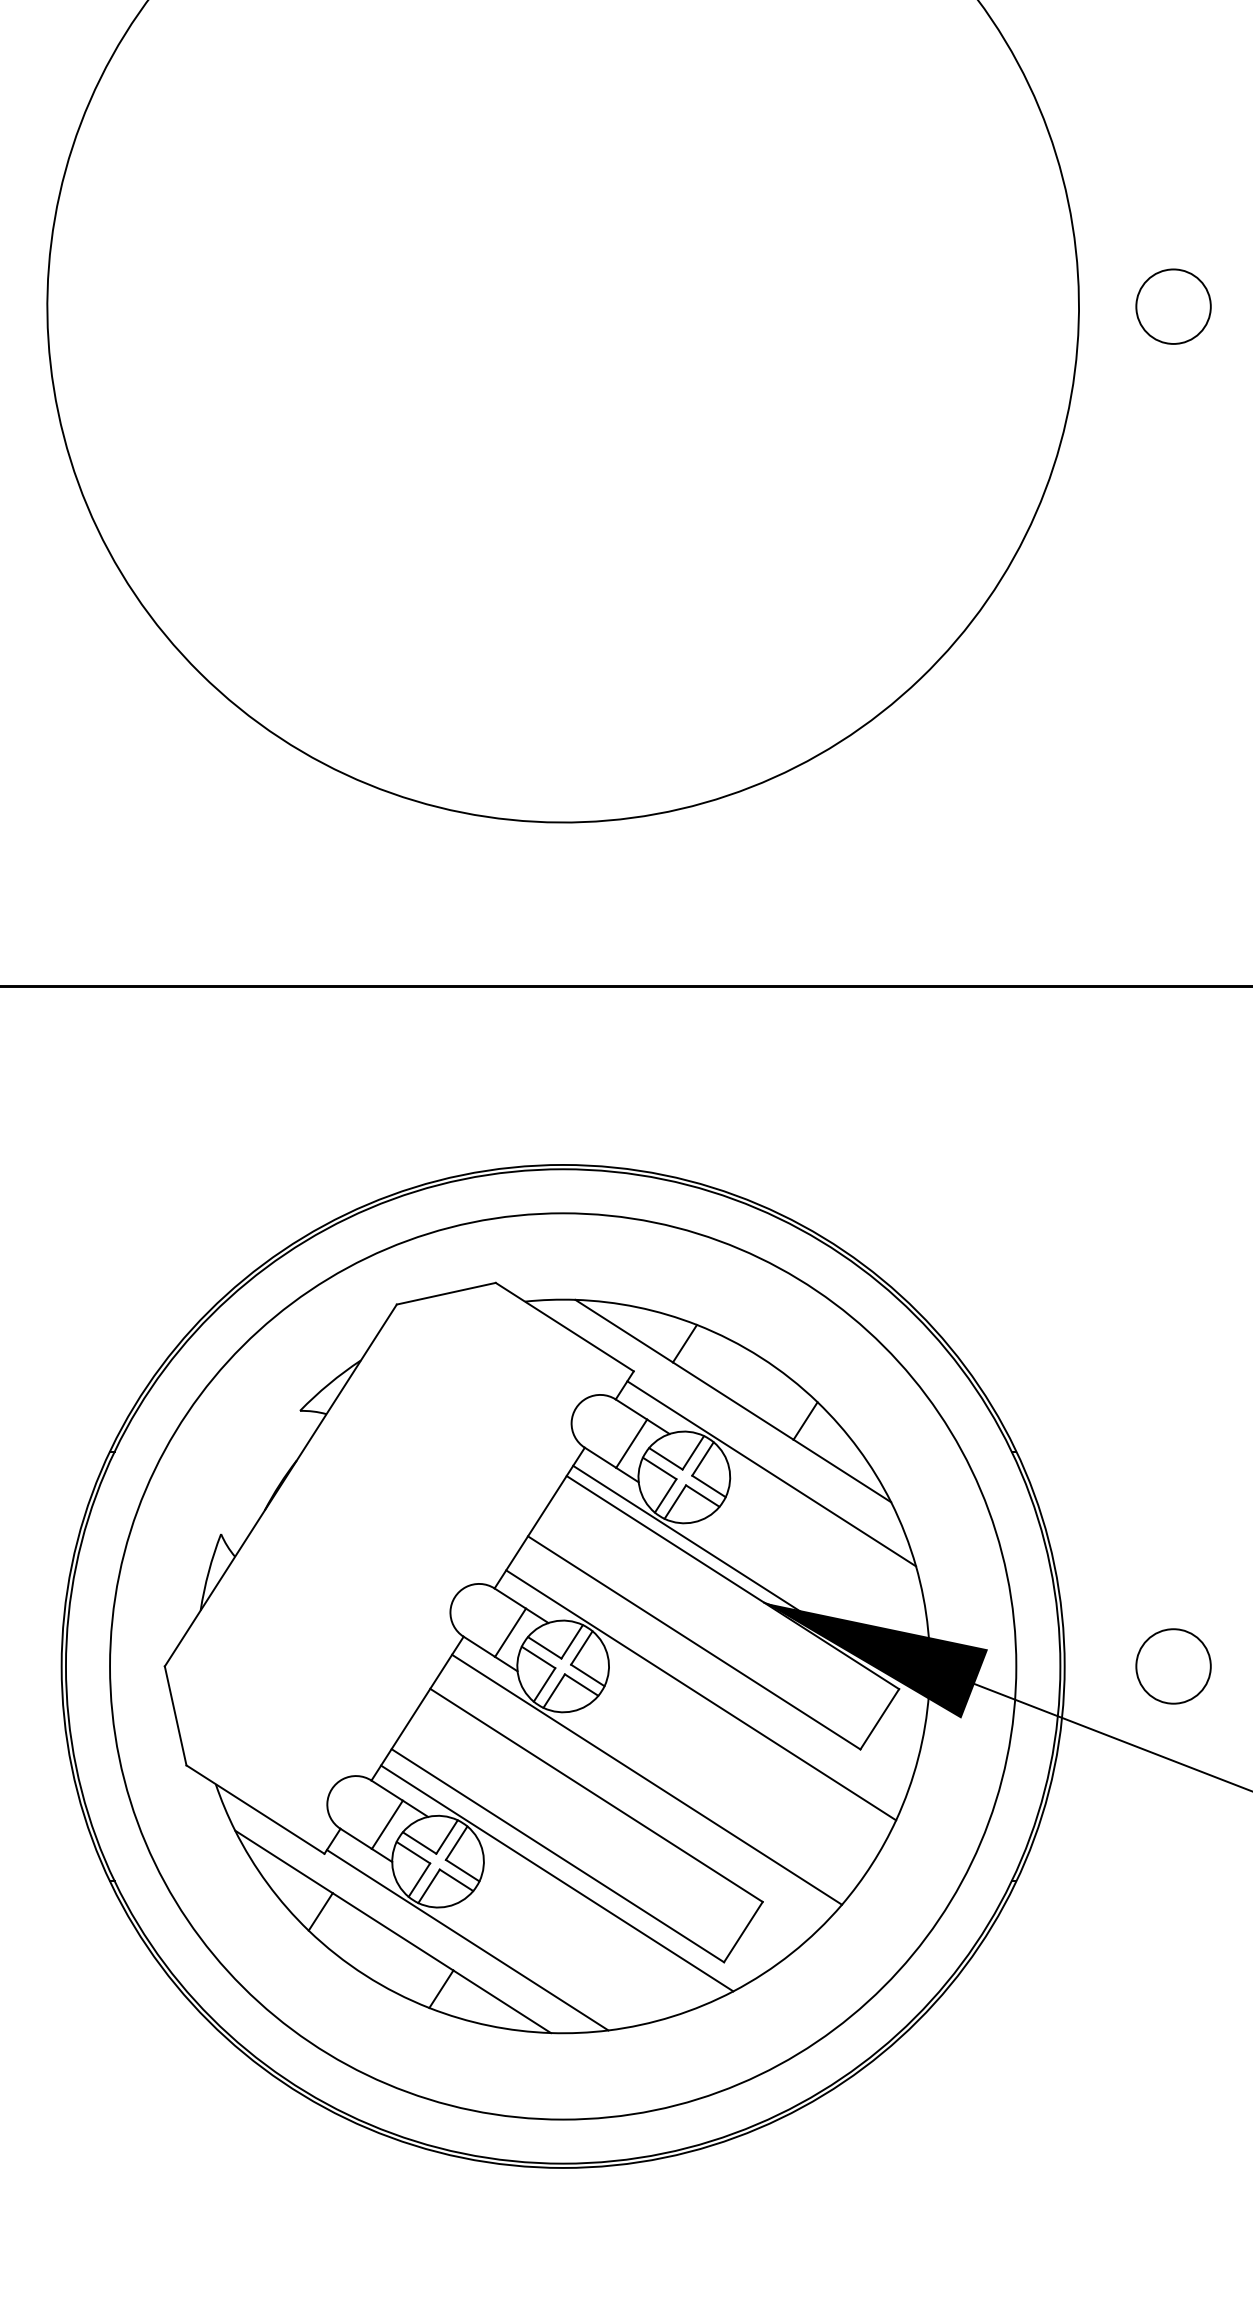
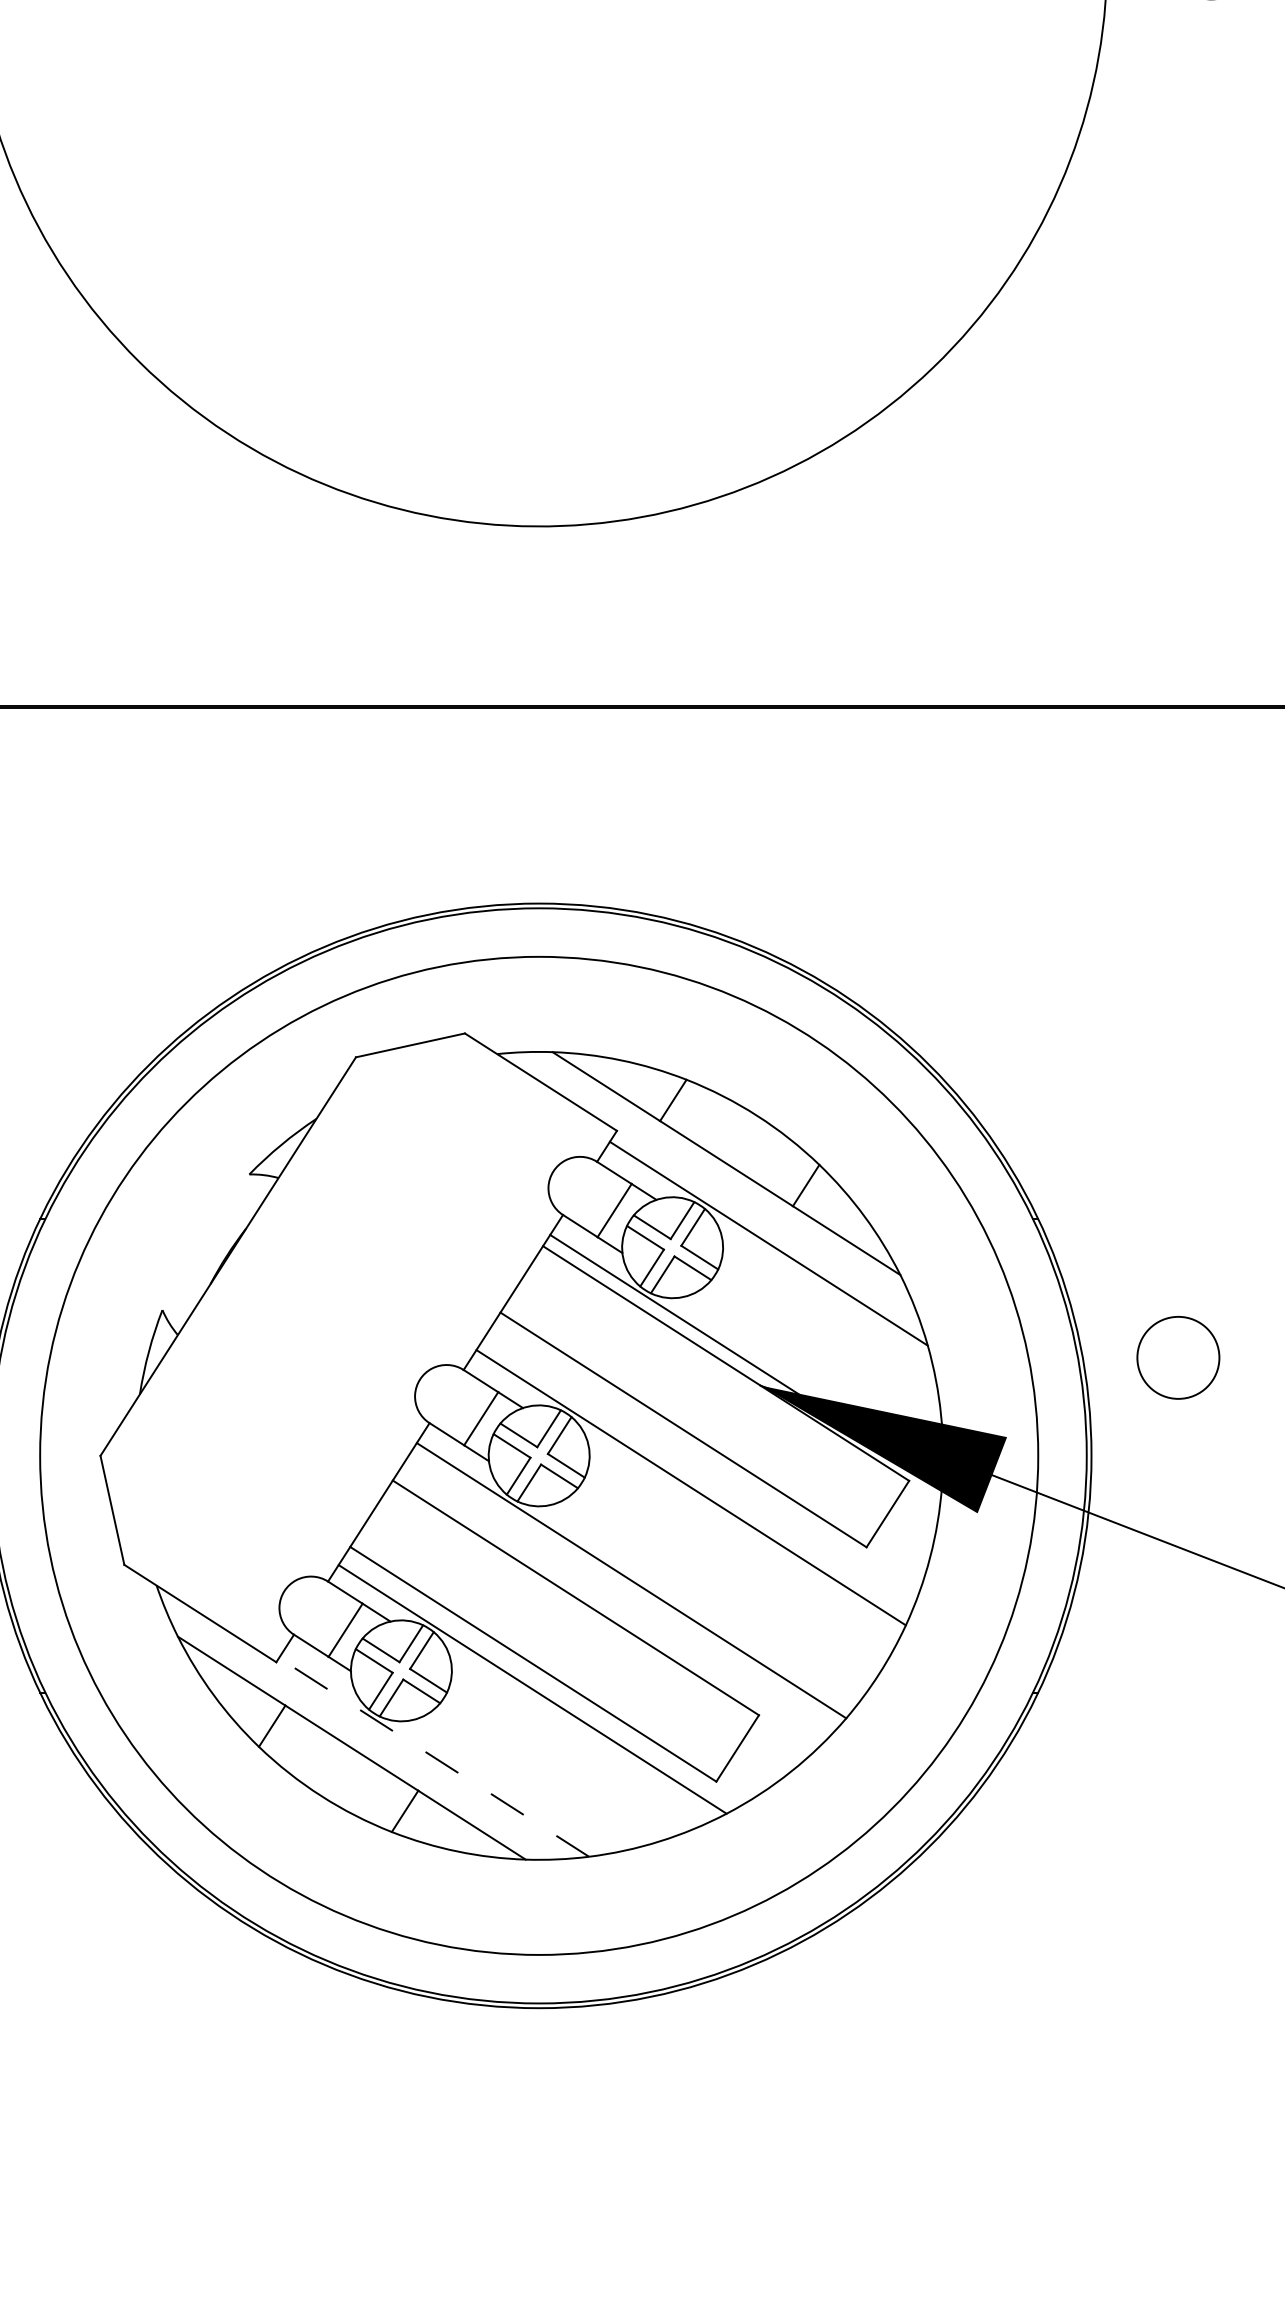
circle: (1173, 1666) -> (1178, 1357), moved
line: (467, 1939) -> (433, 1756), solid -> dashed

